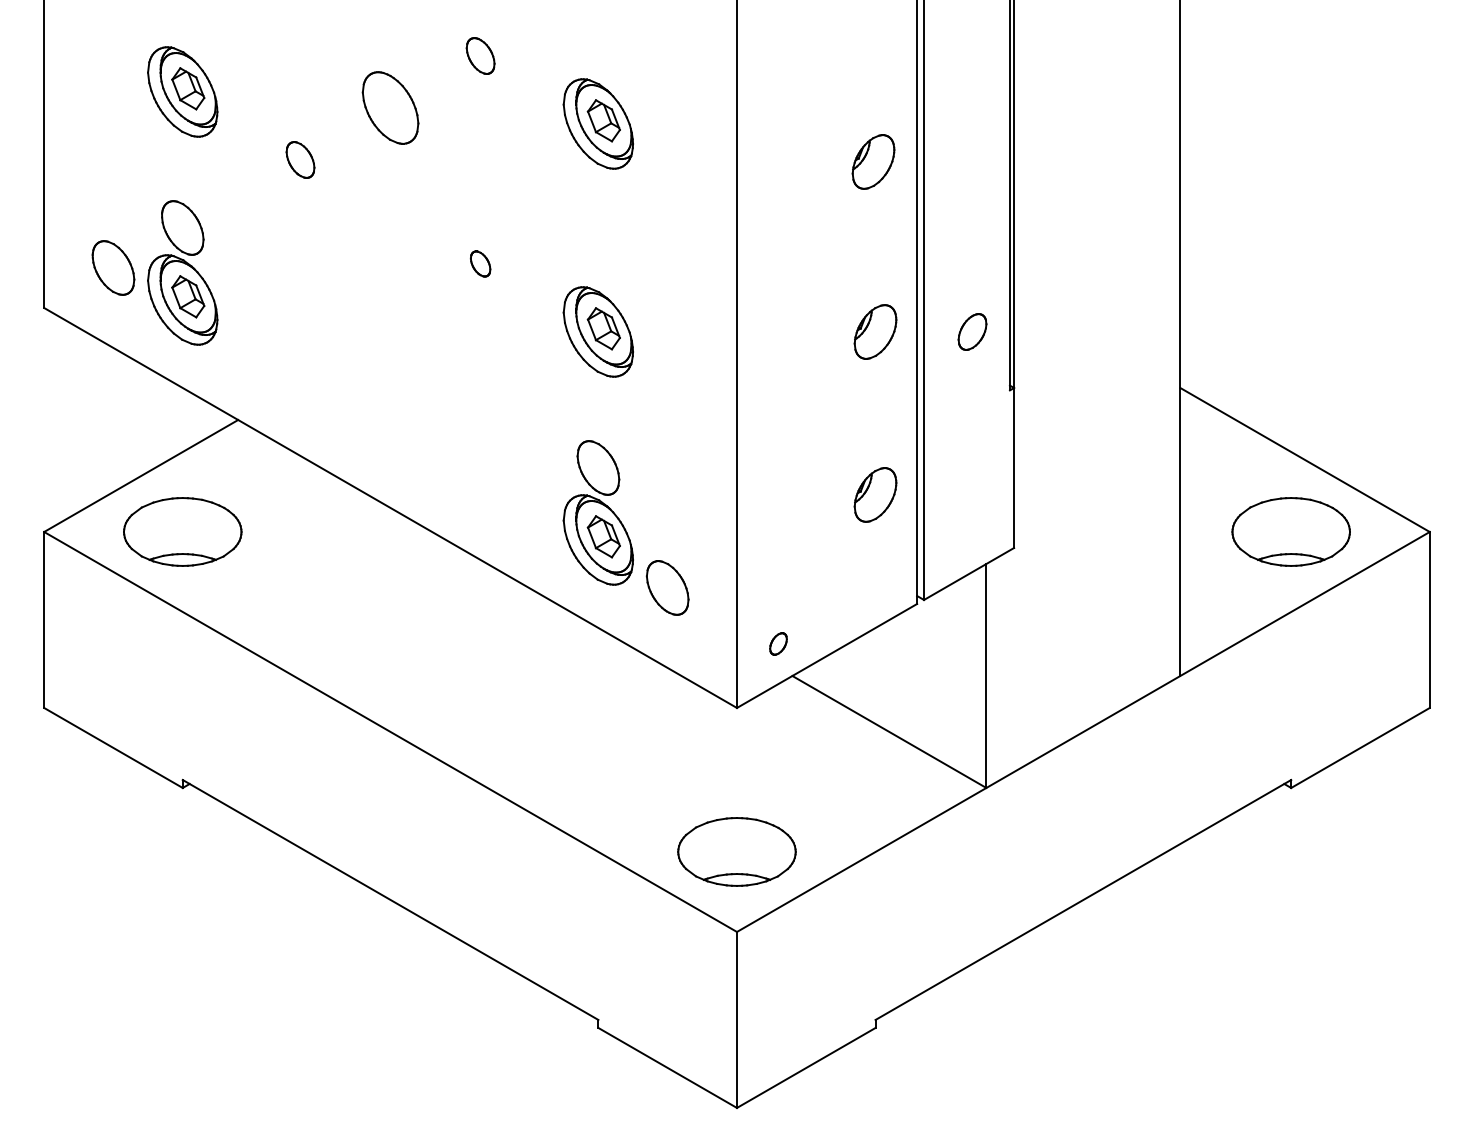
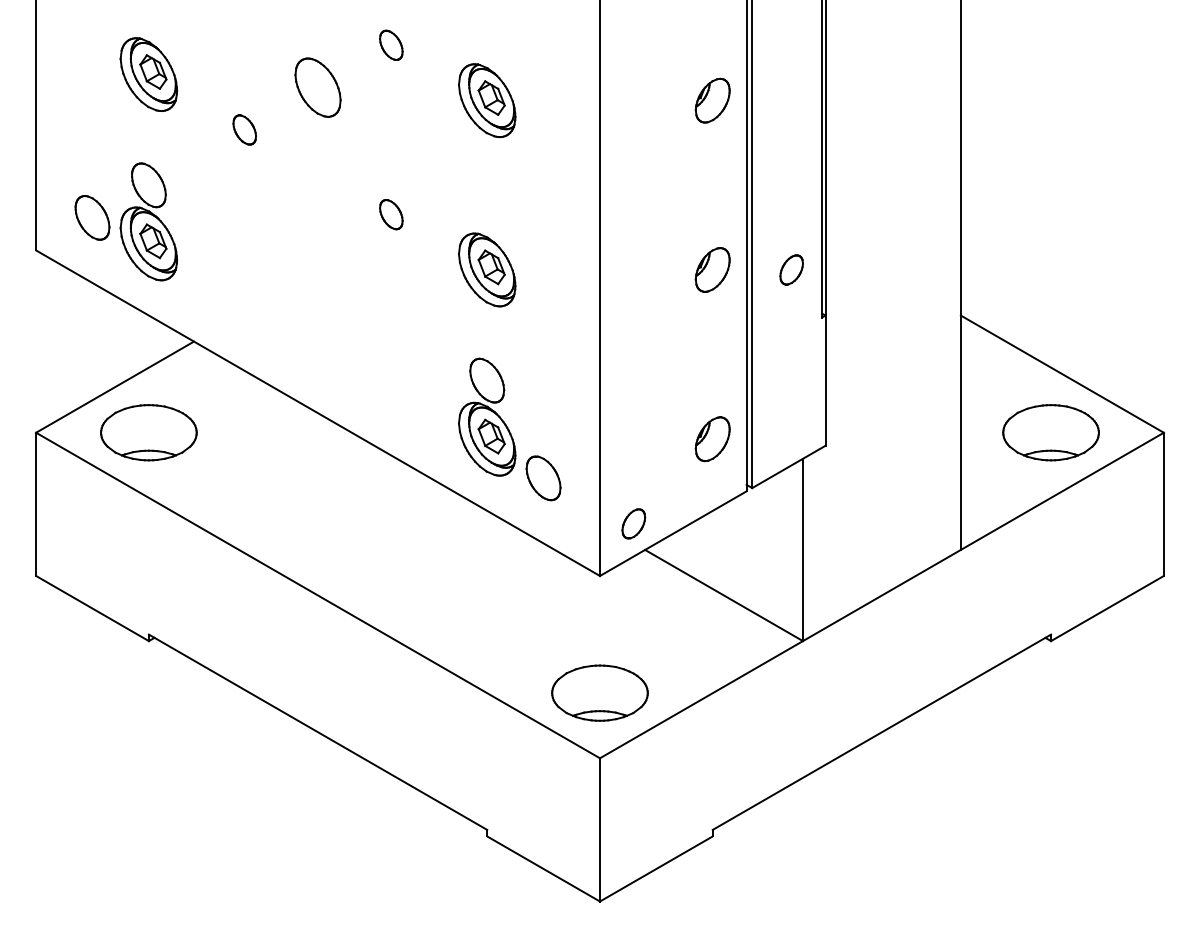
part: (873, 161) -> (712, 100), moved
part: (480, 263) -> (391, 214), size x1.43
part: (875, 494) -> (712, 438), moved
part: (778, 643) -> (633, 523), size x1.67

